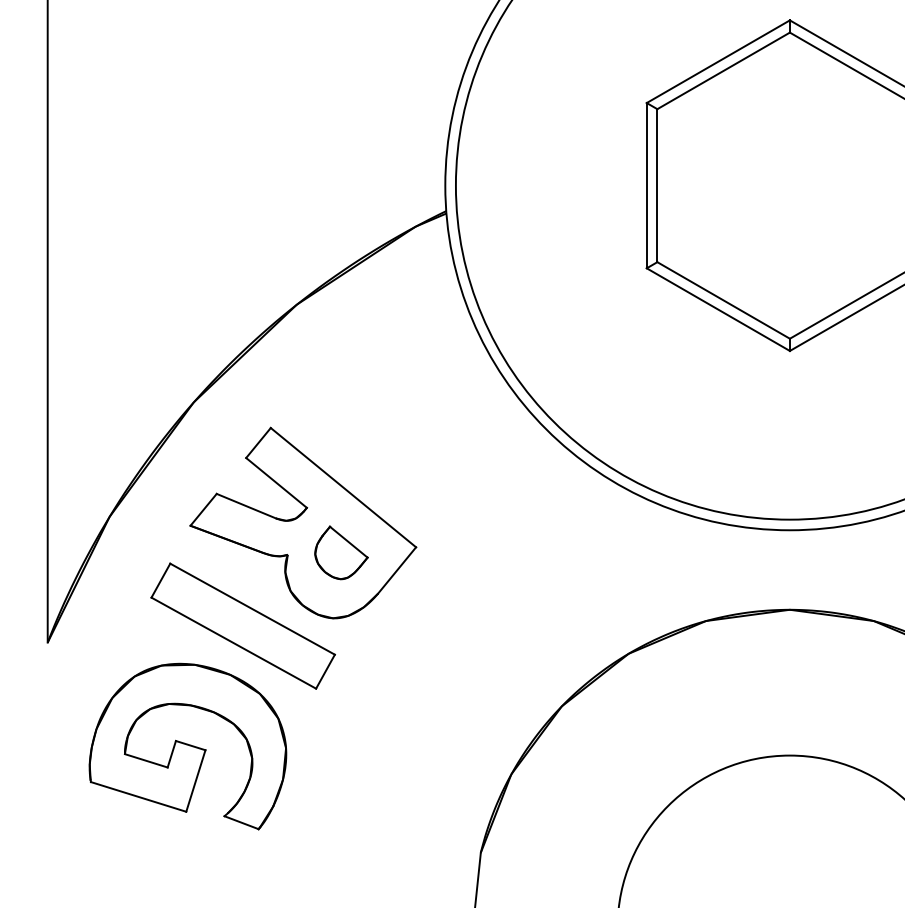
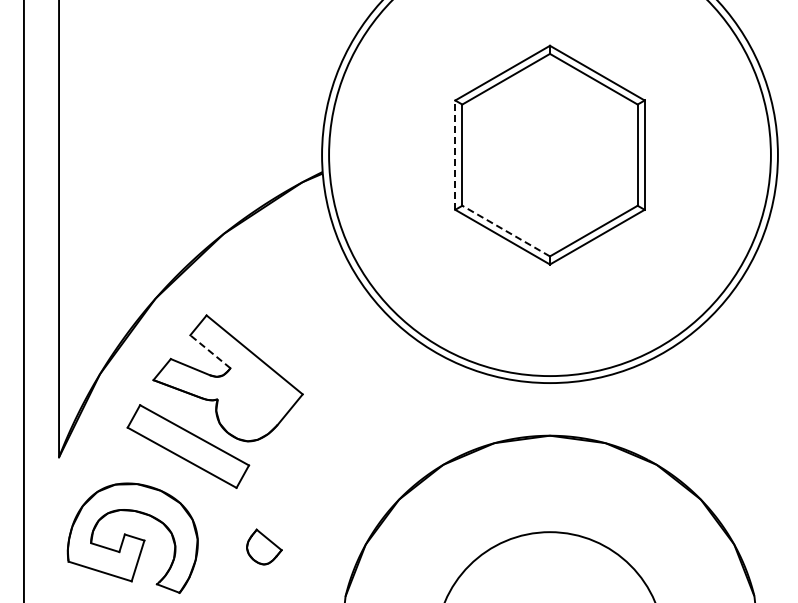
line: (647, 186) -> (455, 155), solid -> dashed
line: (724, 301) -> (506, 231), solid -> dashed
line: (276, 482) -> (210, 351), solid -> dashed
part: (341, 552) -> (264, 546), moved
part: (187, 745) -> (132, 537), moved

